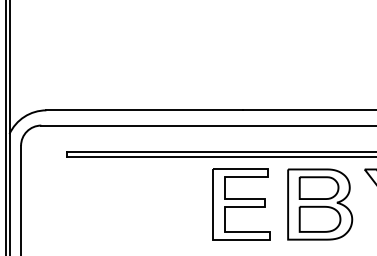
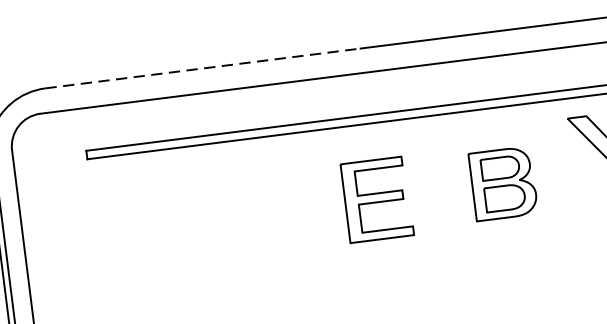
line: (145, 110) -> (204, 68), solid -> dashed
part: (241, 204) -> (377, 199), size x0.7
part: (320, 204) -> (503, 183), size x0.6

